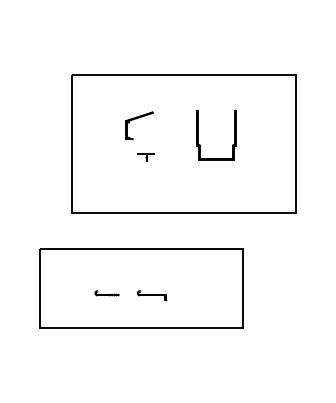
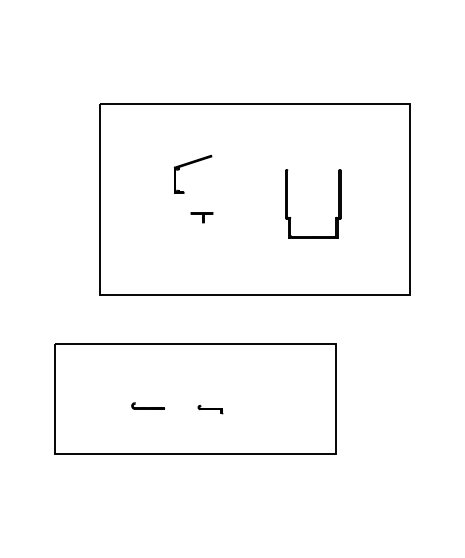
part: (198, 134) -> (288, 202), moved
part: (151, 295) -> (209, 409), size x0.6

